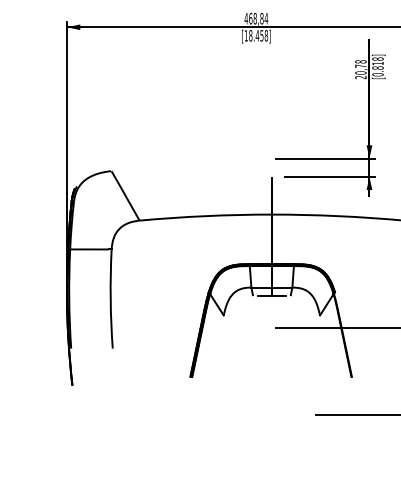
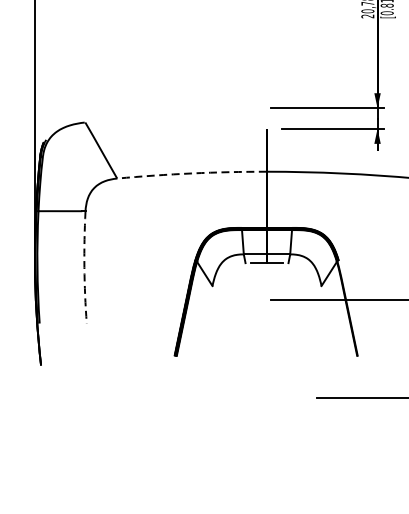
arc: (205, 216) -> (191, 173), solid -> dashed
arc: (110, 299) -> (84, 267), solid -> dashed

